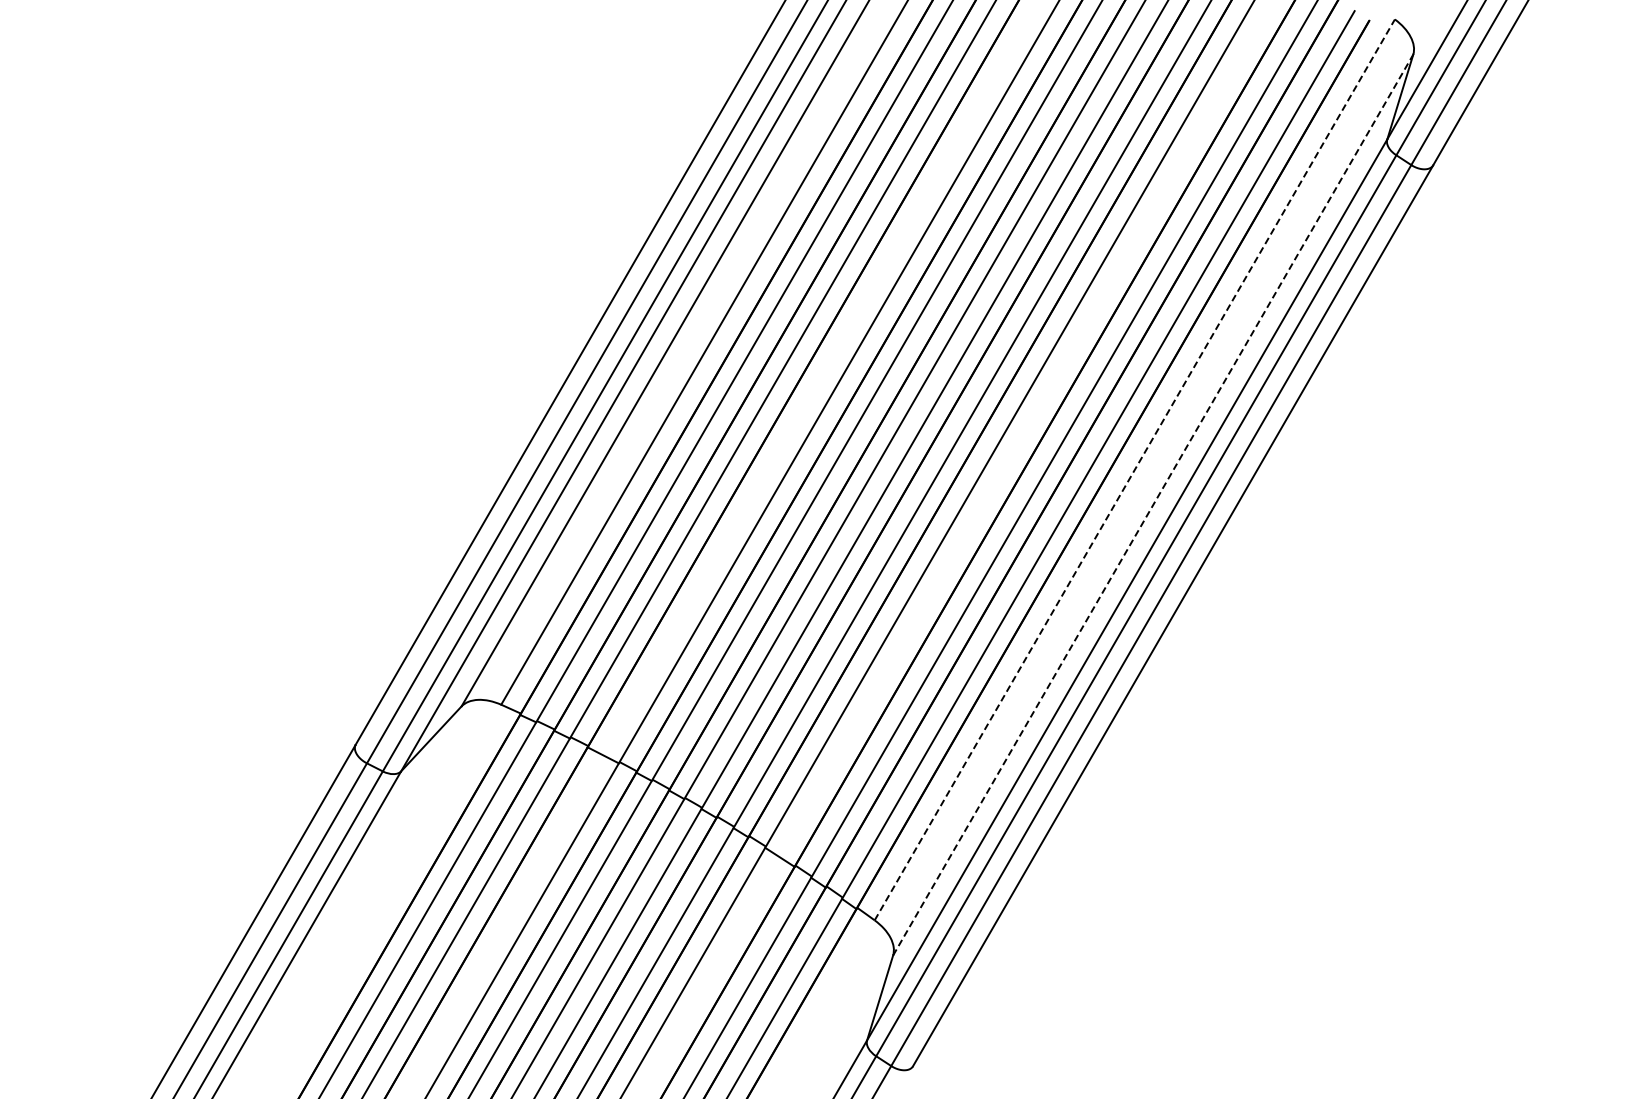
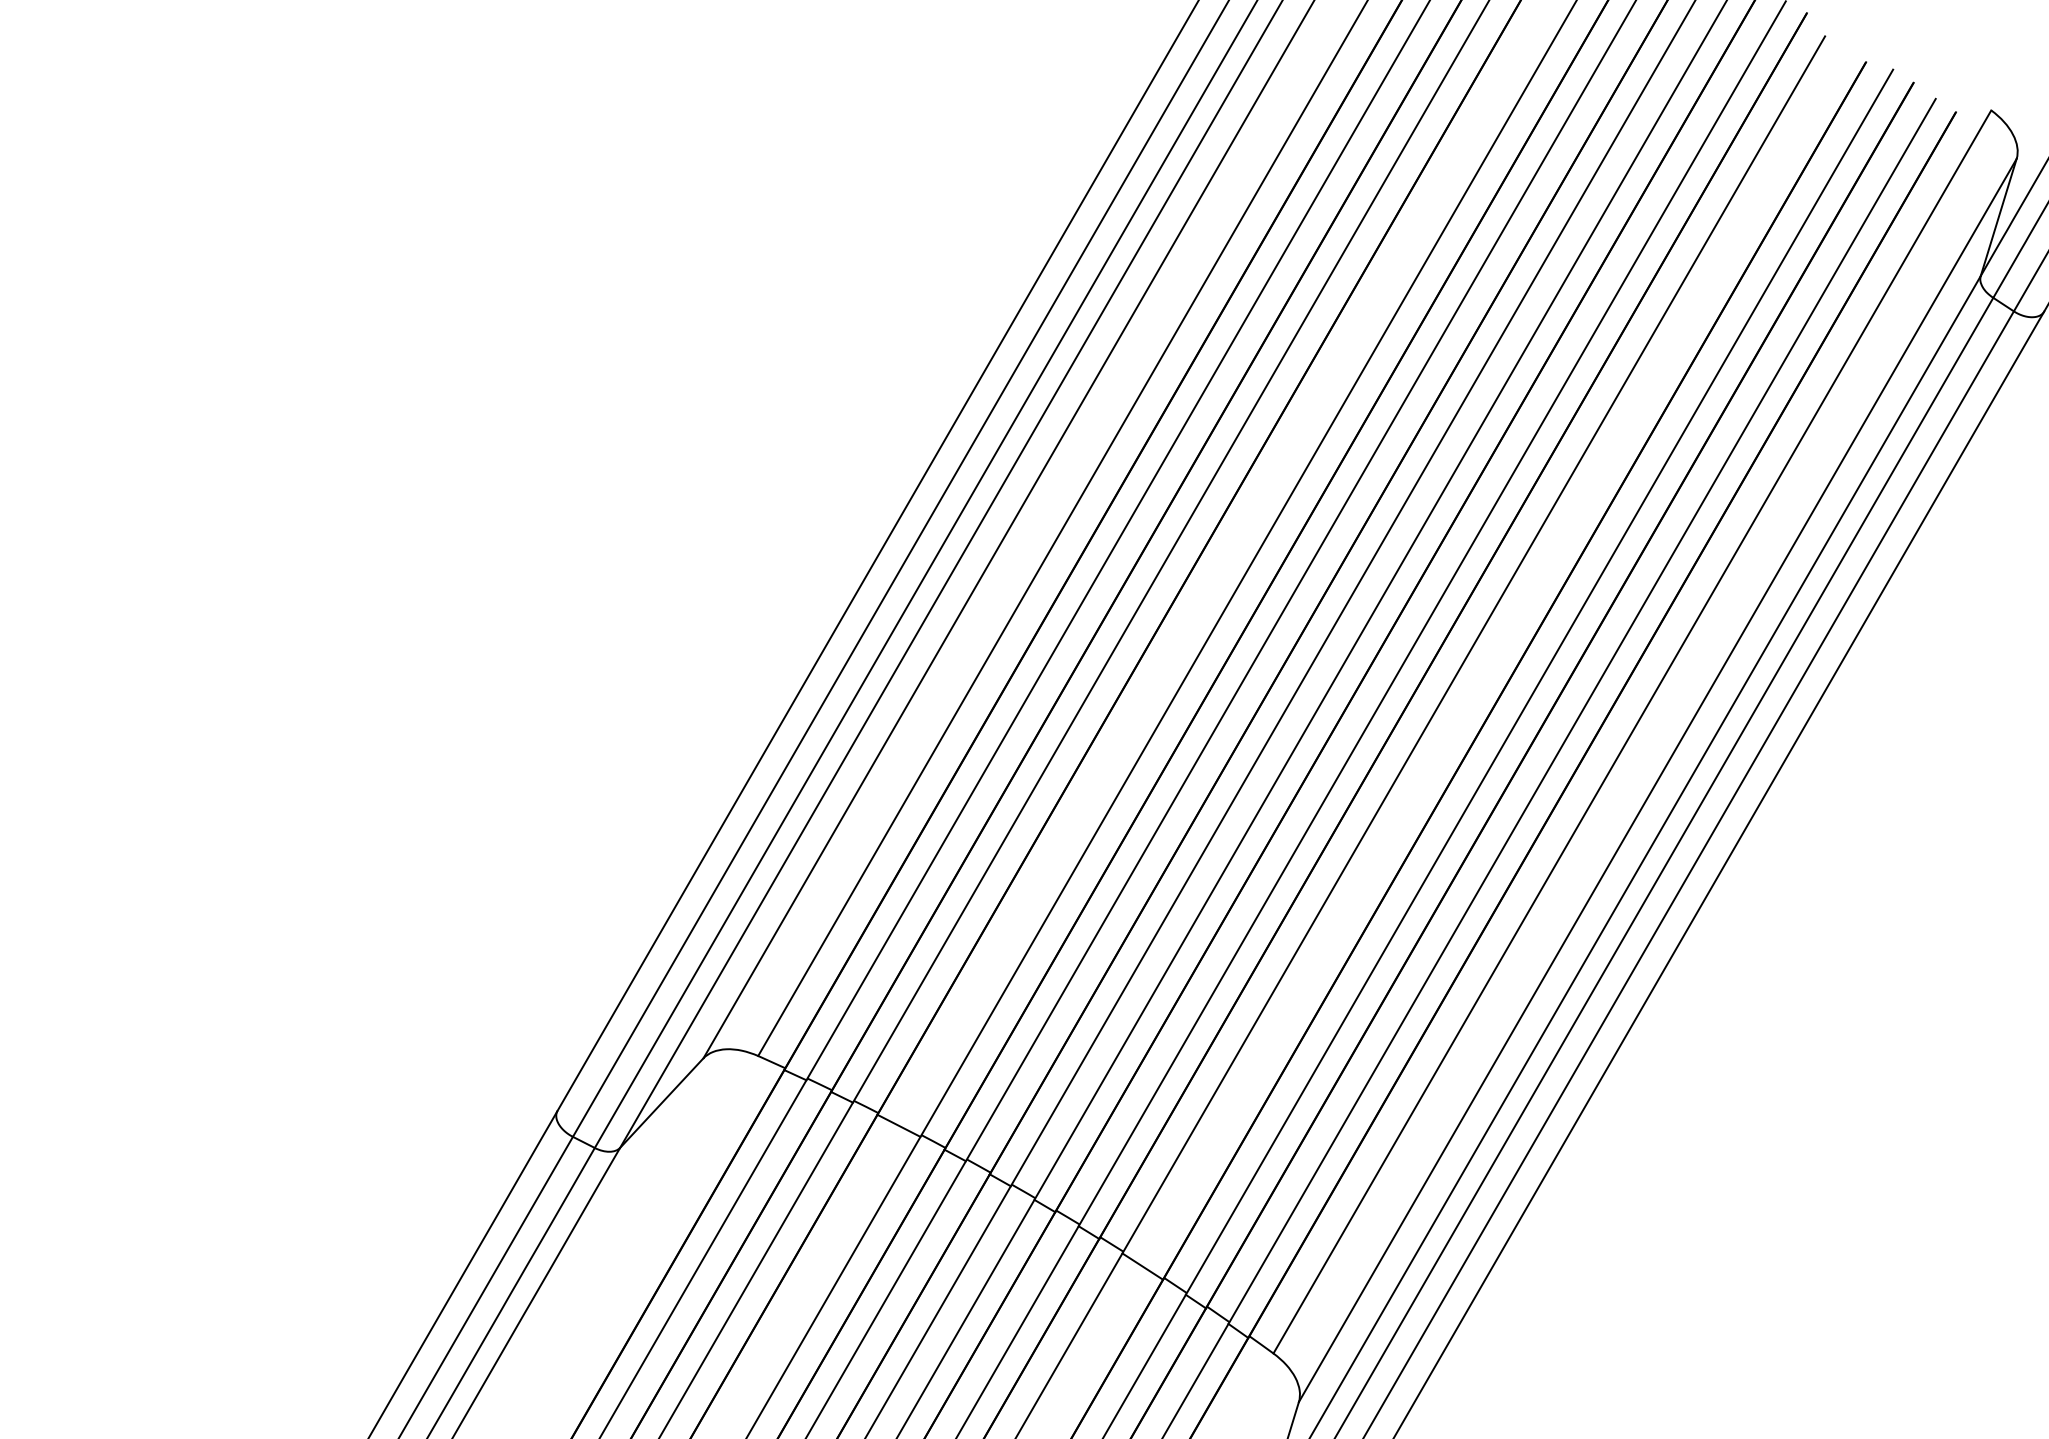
line: (1135, 469) -> (1633, 731), dashed -> solid
line: (1153, 504) -> (1658, 779), dashed -> solid

